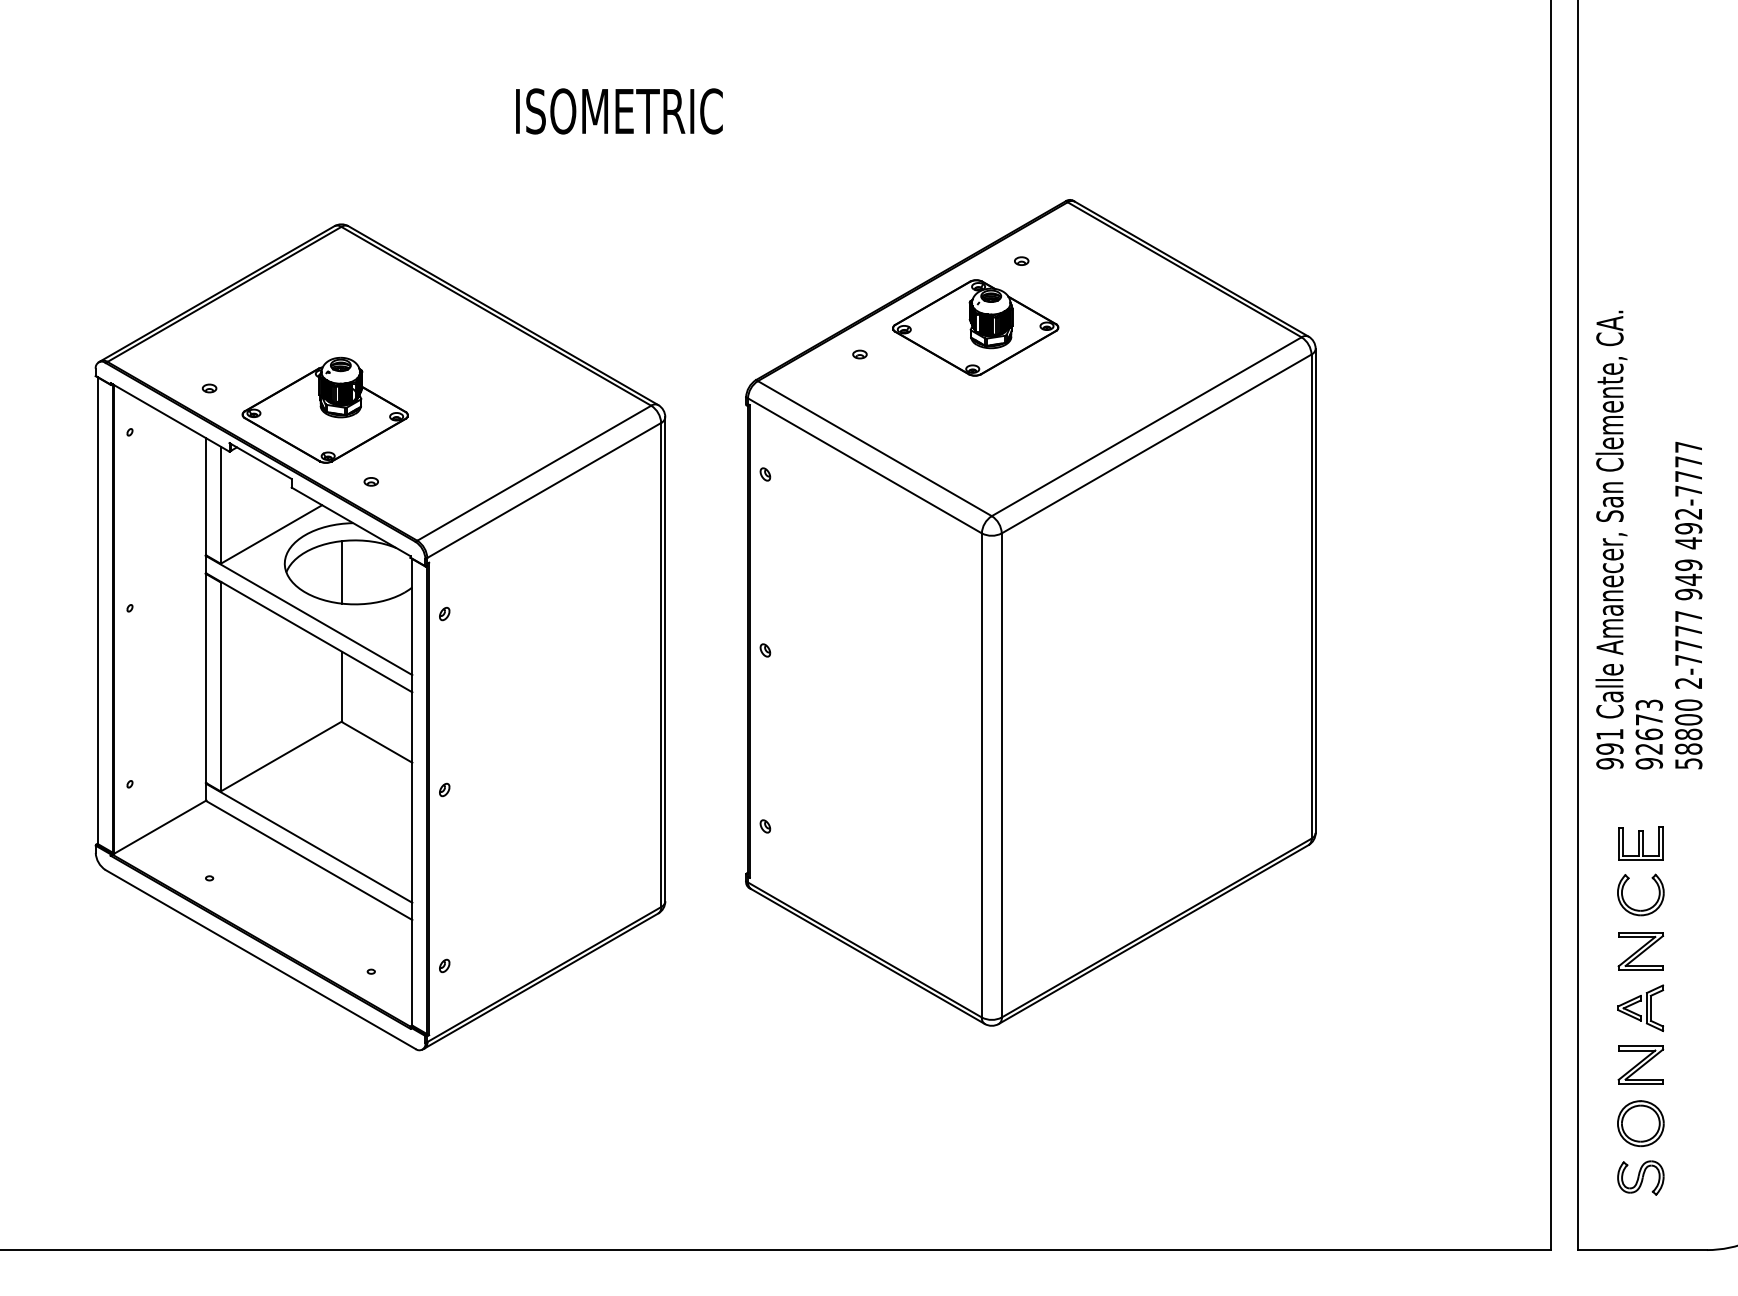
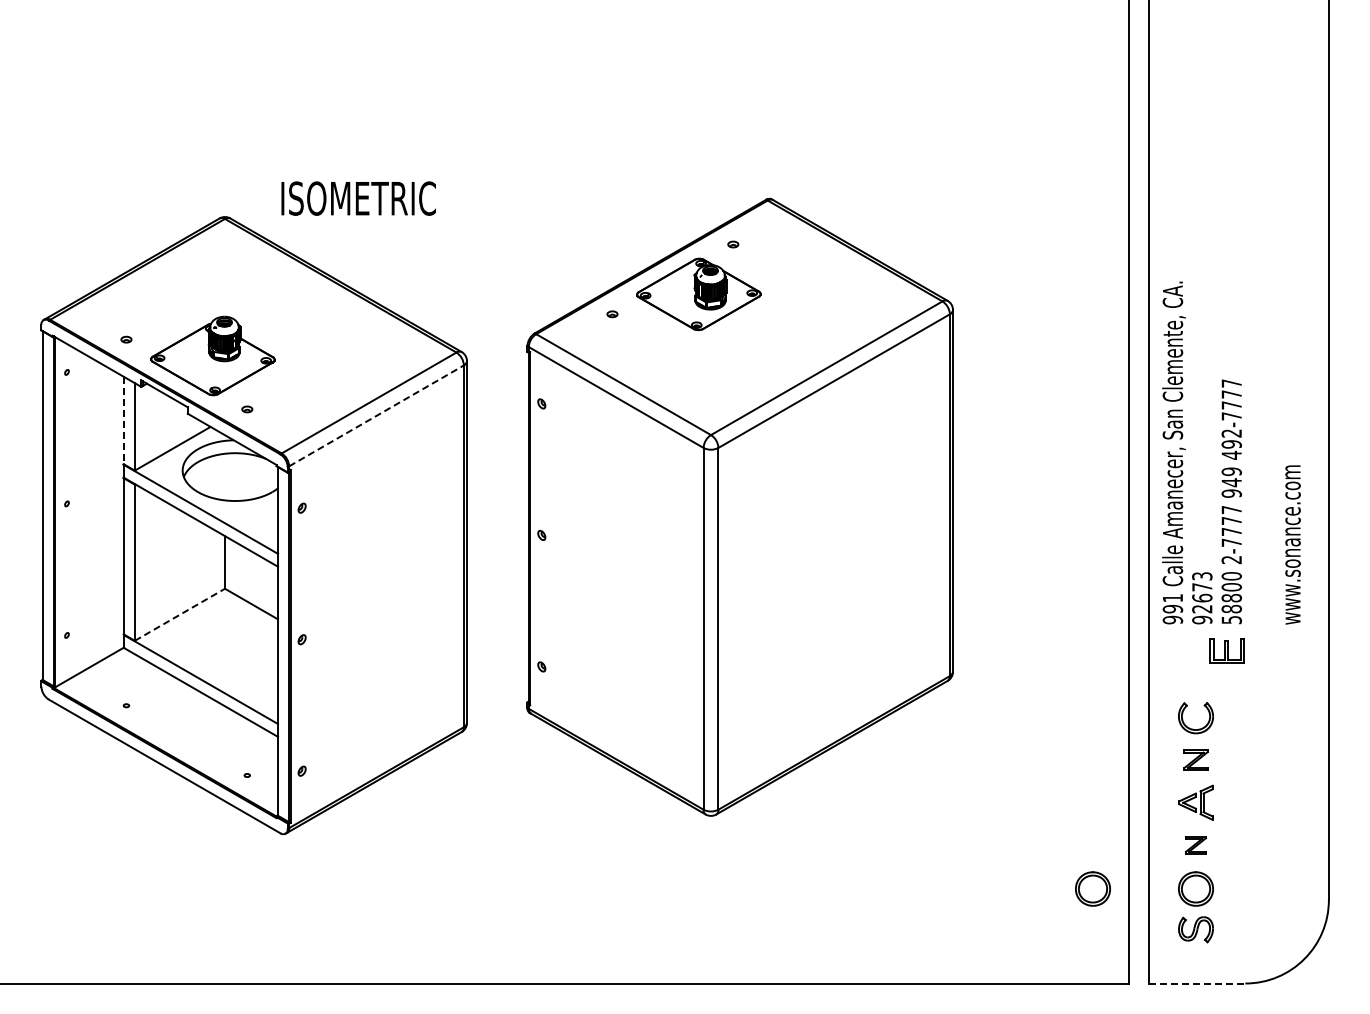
text: (619, 111) -> (358, 198), moved
line: (544, 489) -> (376, 415), solid -> dashed
line: (205, 496) -> (123, 420), solid -> dashed
line: (342, 571) -> (225, 476), removed
line: (281, 756) -> (180, 614), solid -> dashed
part: (1640, 843) -> (1226, 650), moved
part: (1640, 950) -> (1195, 759), size x0.7
part: (1640, 1064) -> (1195, 844), size x0.6
part: (1502, 1122) -> (1092, 888), added
line: (1642, 1250) -> (1197, 983), solid -> dashed

